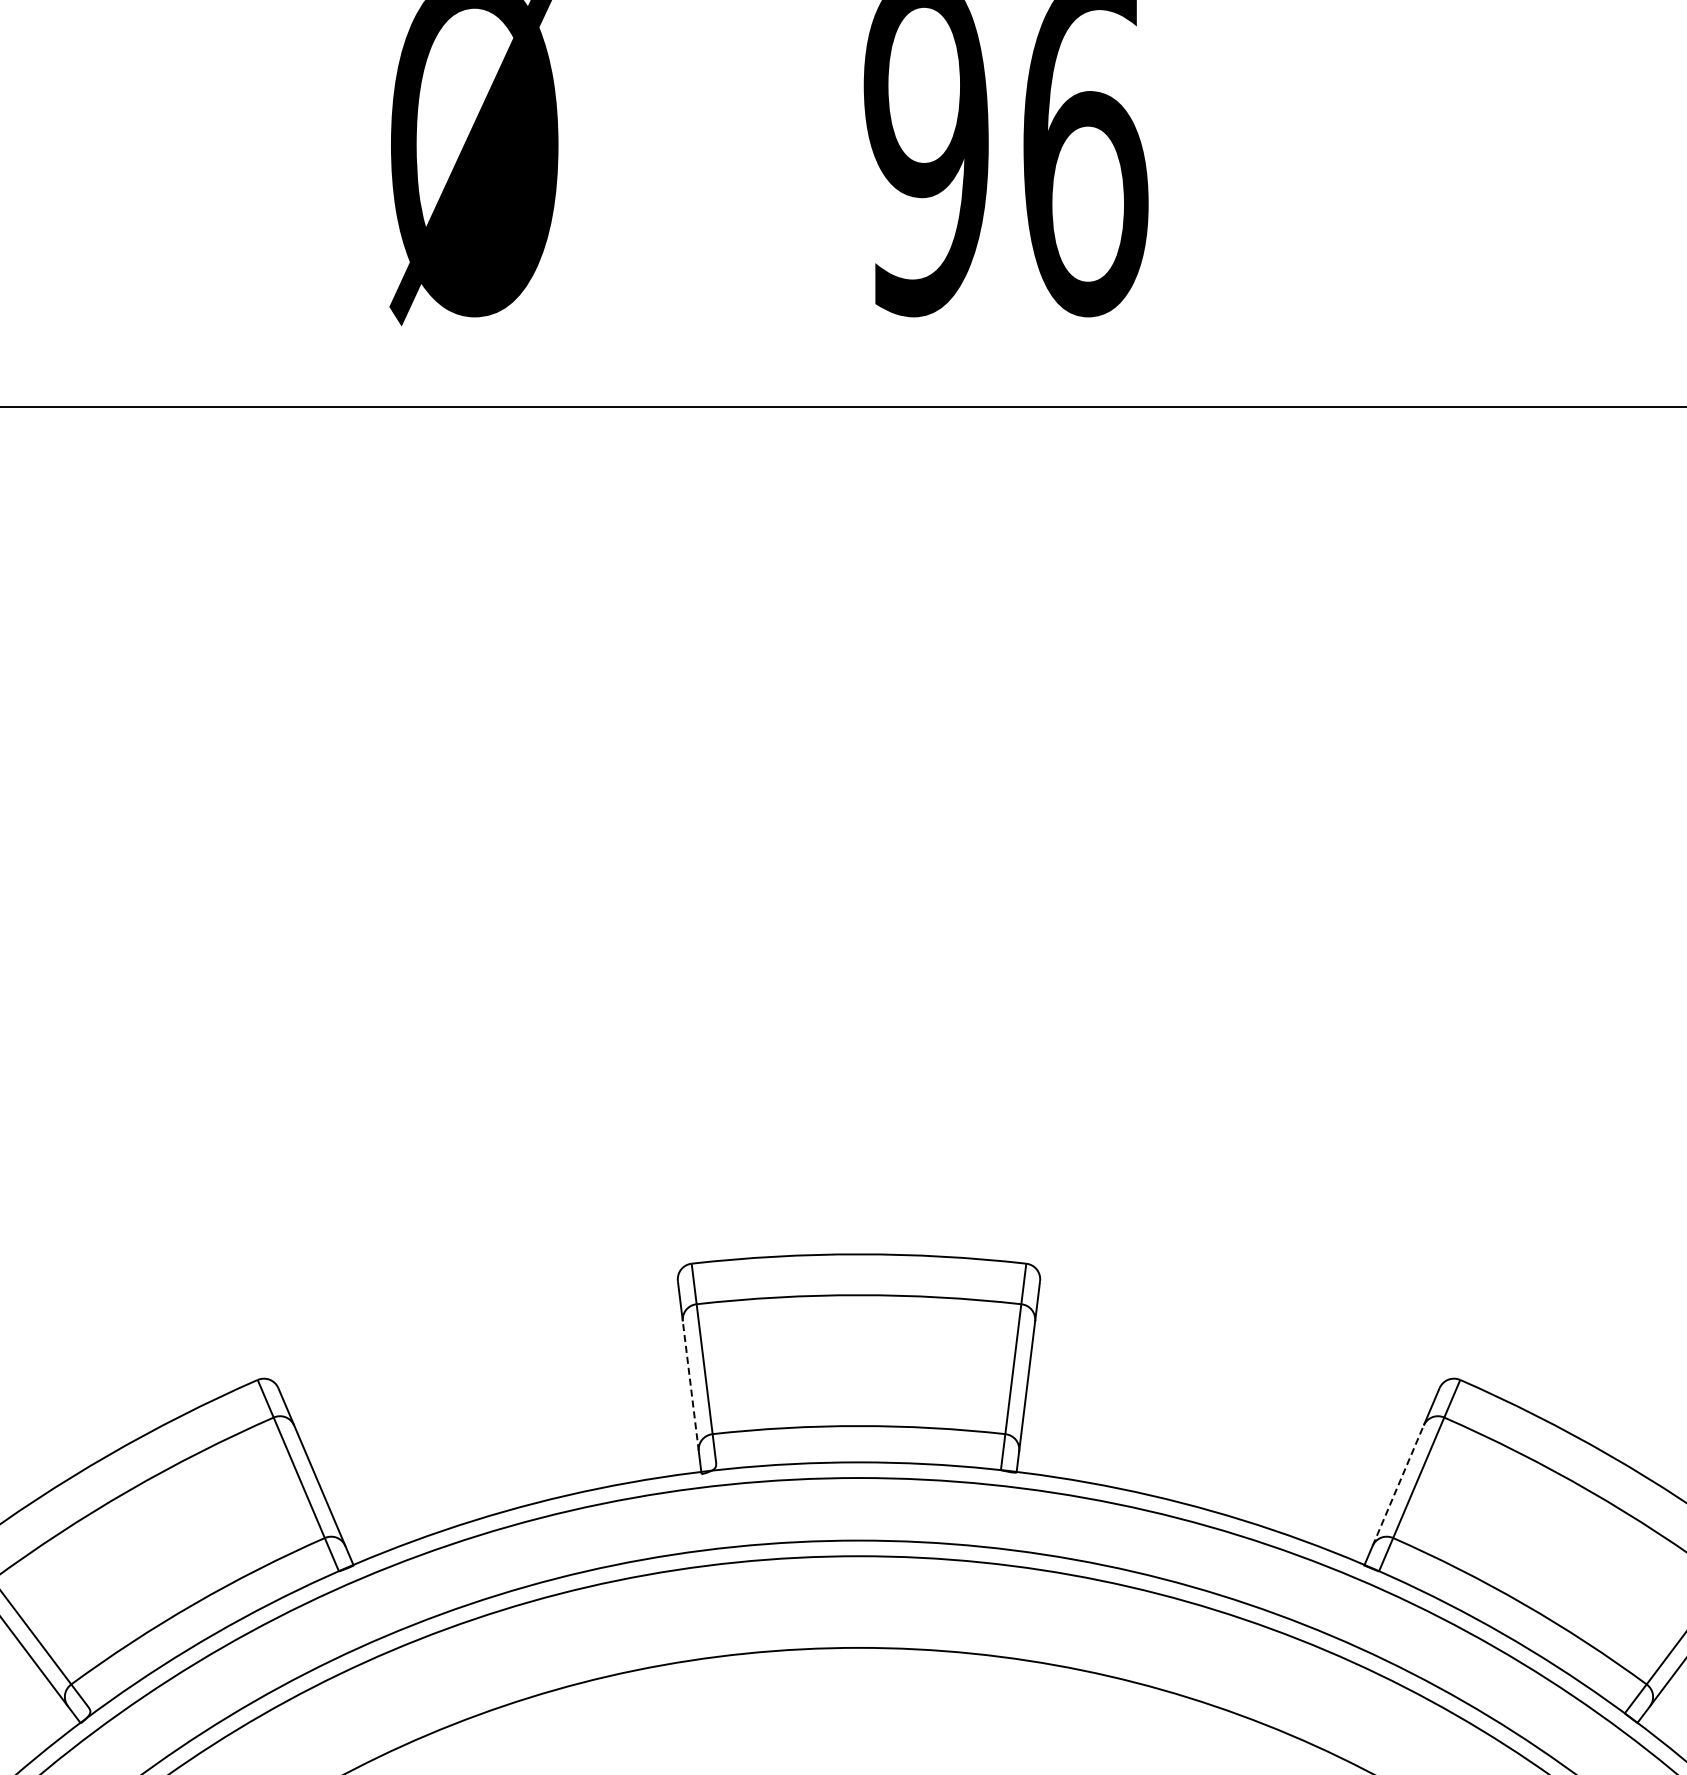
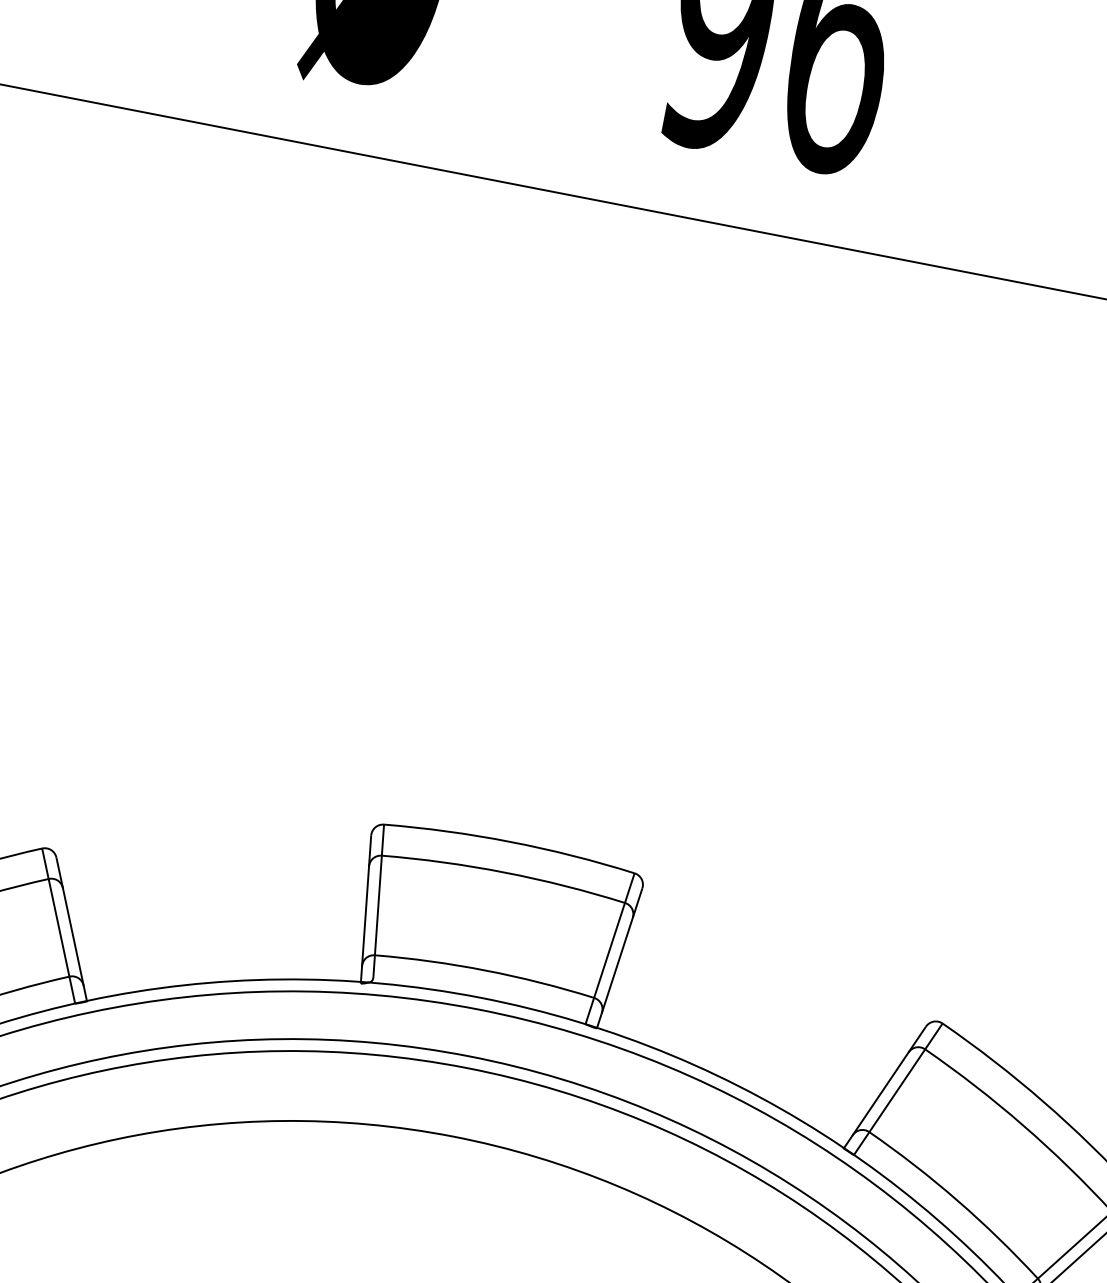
line: (690, 1385) -> (365, 915), dashed -> solid
line: (1398, 1485) -> (881, 1093), dashed -> solid

